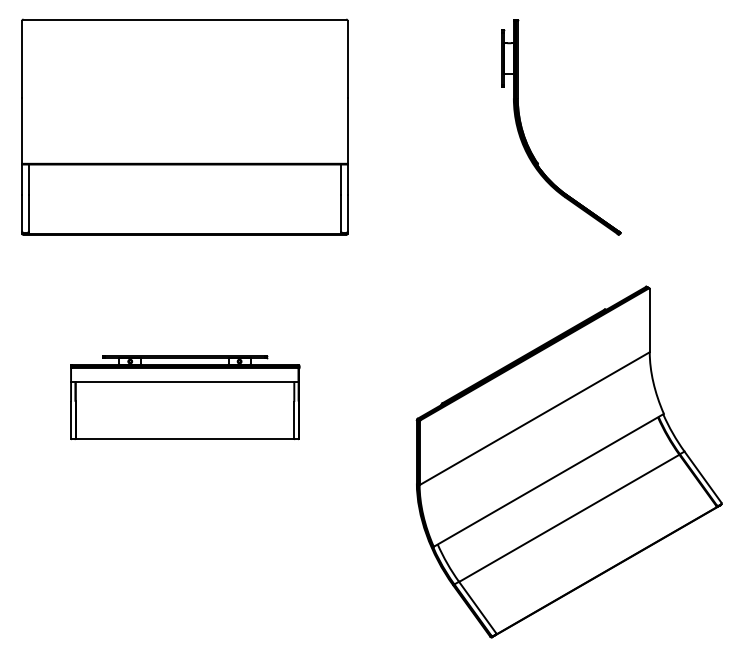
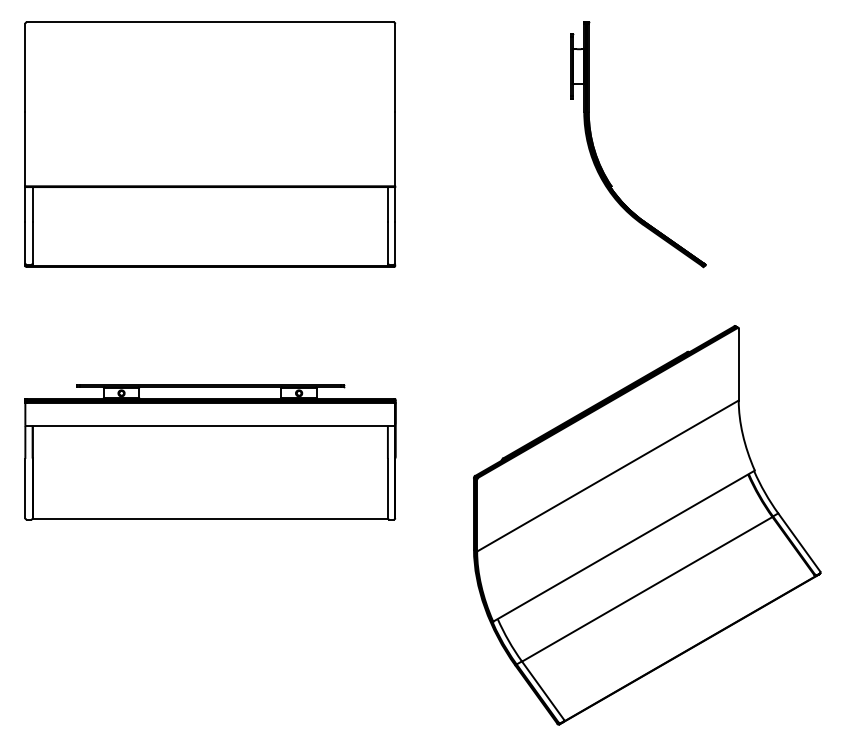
part: (185, 397) -> (210, 452), size x1.43

